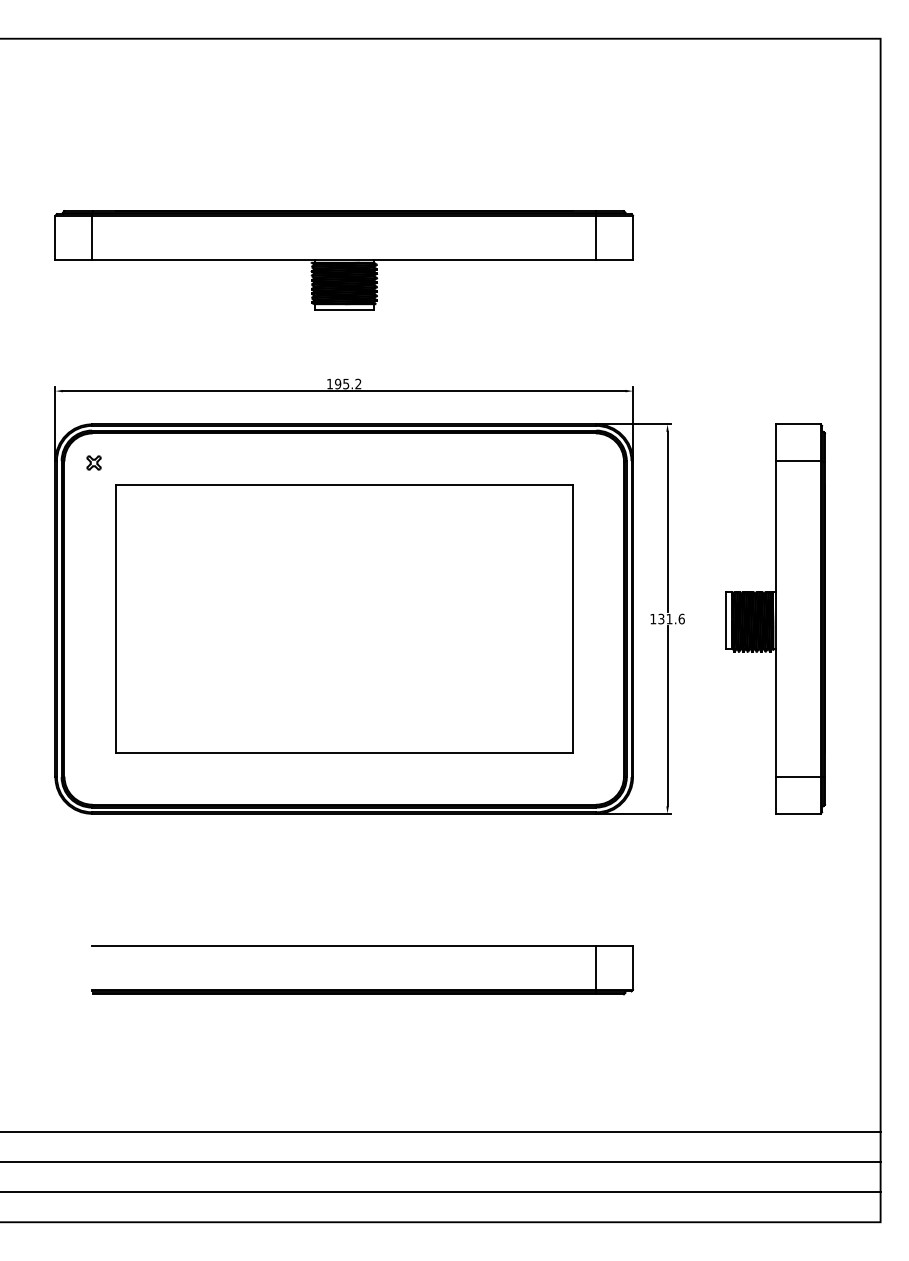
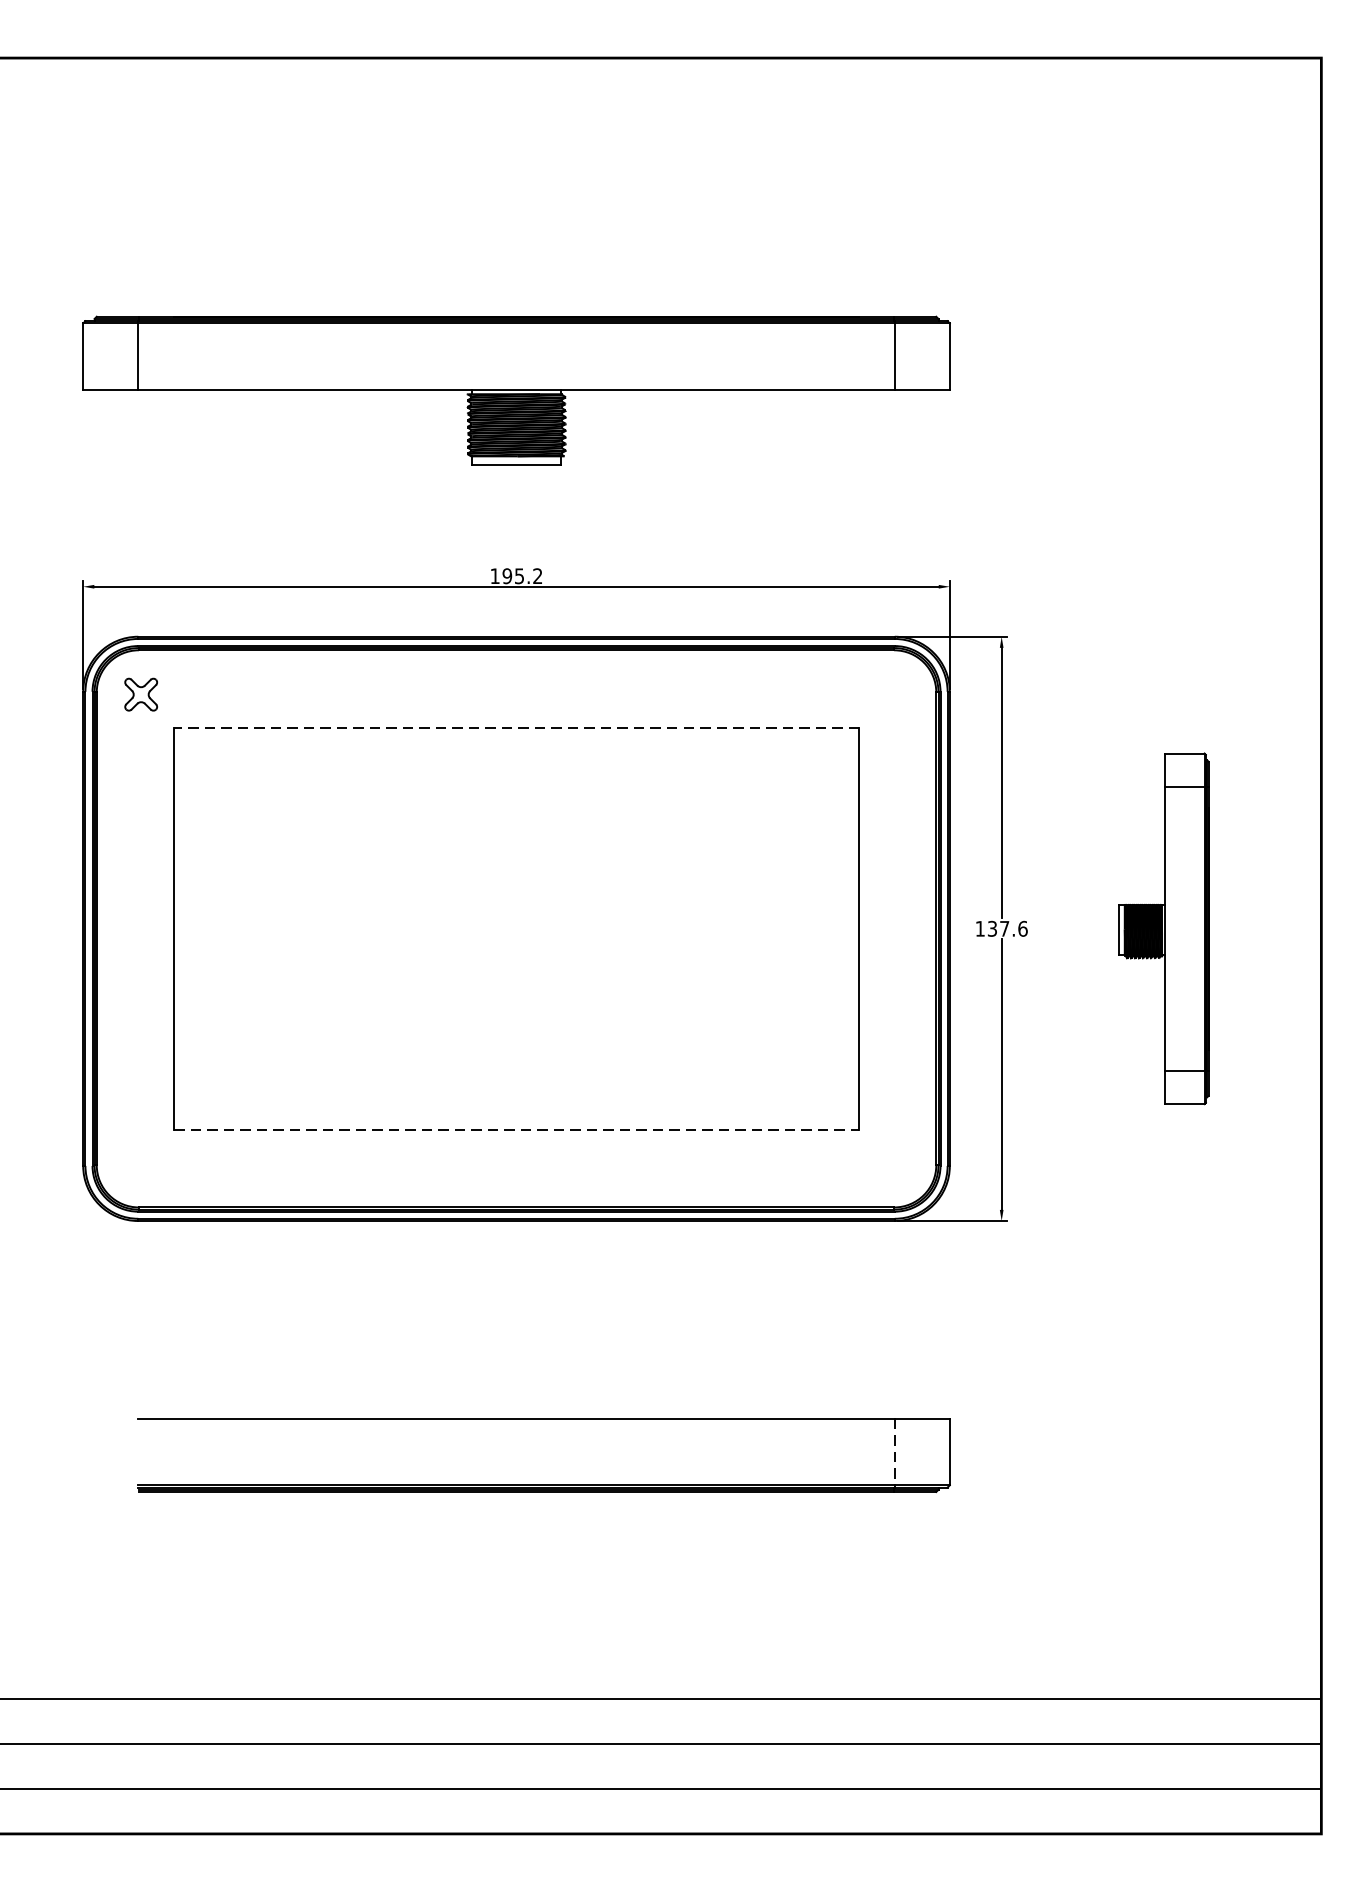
part: (93, 462) -> (140, 693), size x1.6
line: (343, 484) -> (515, 726), solid -> dashed
part: (775, 618) -> (1163, 927), size x0.6
text: (669, 619) -> (1004, 929), 131.6 -> 137.6
line: (344, 753) -> (516, 1130), solid -> dashed
line: (596, 968) -> (895, 1453), solid -> dashed

